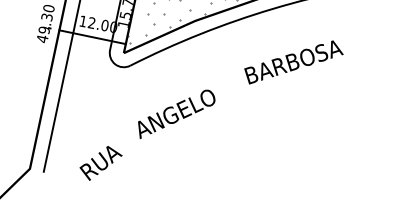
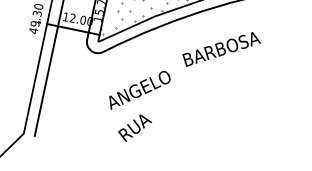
text: (293, 62) -> (221, 49), moved
text: (100, 163) -> (134, 128), moved

